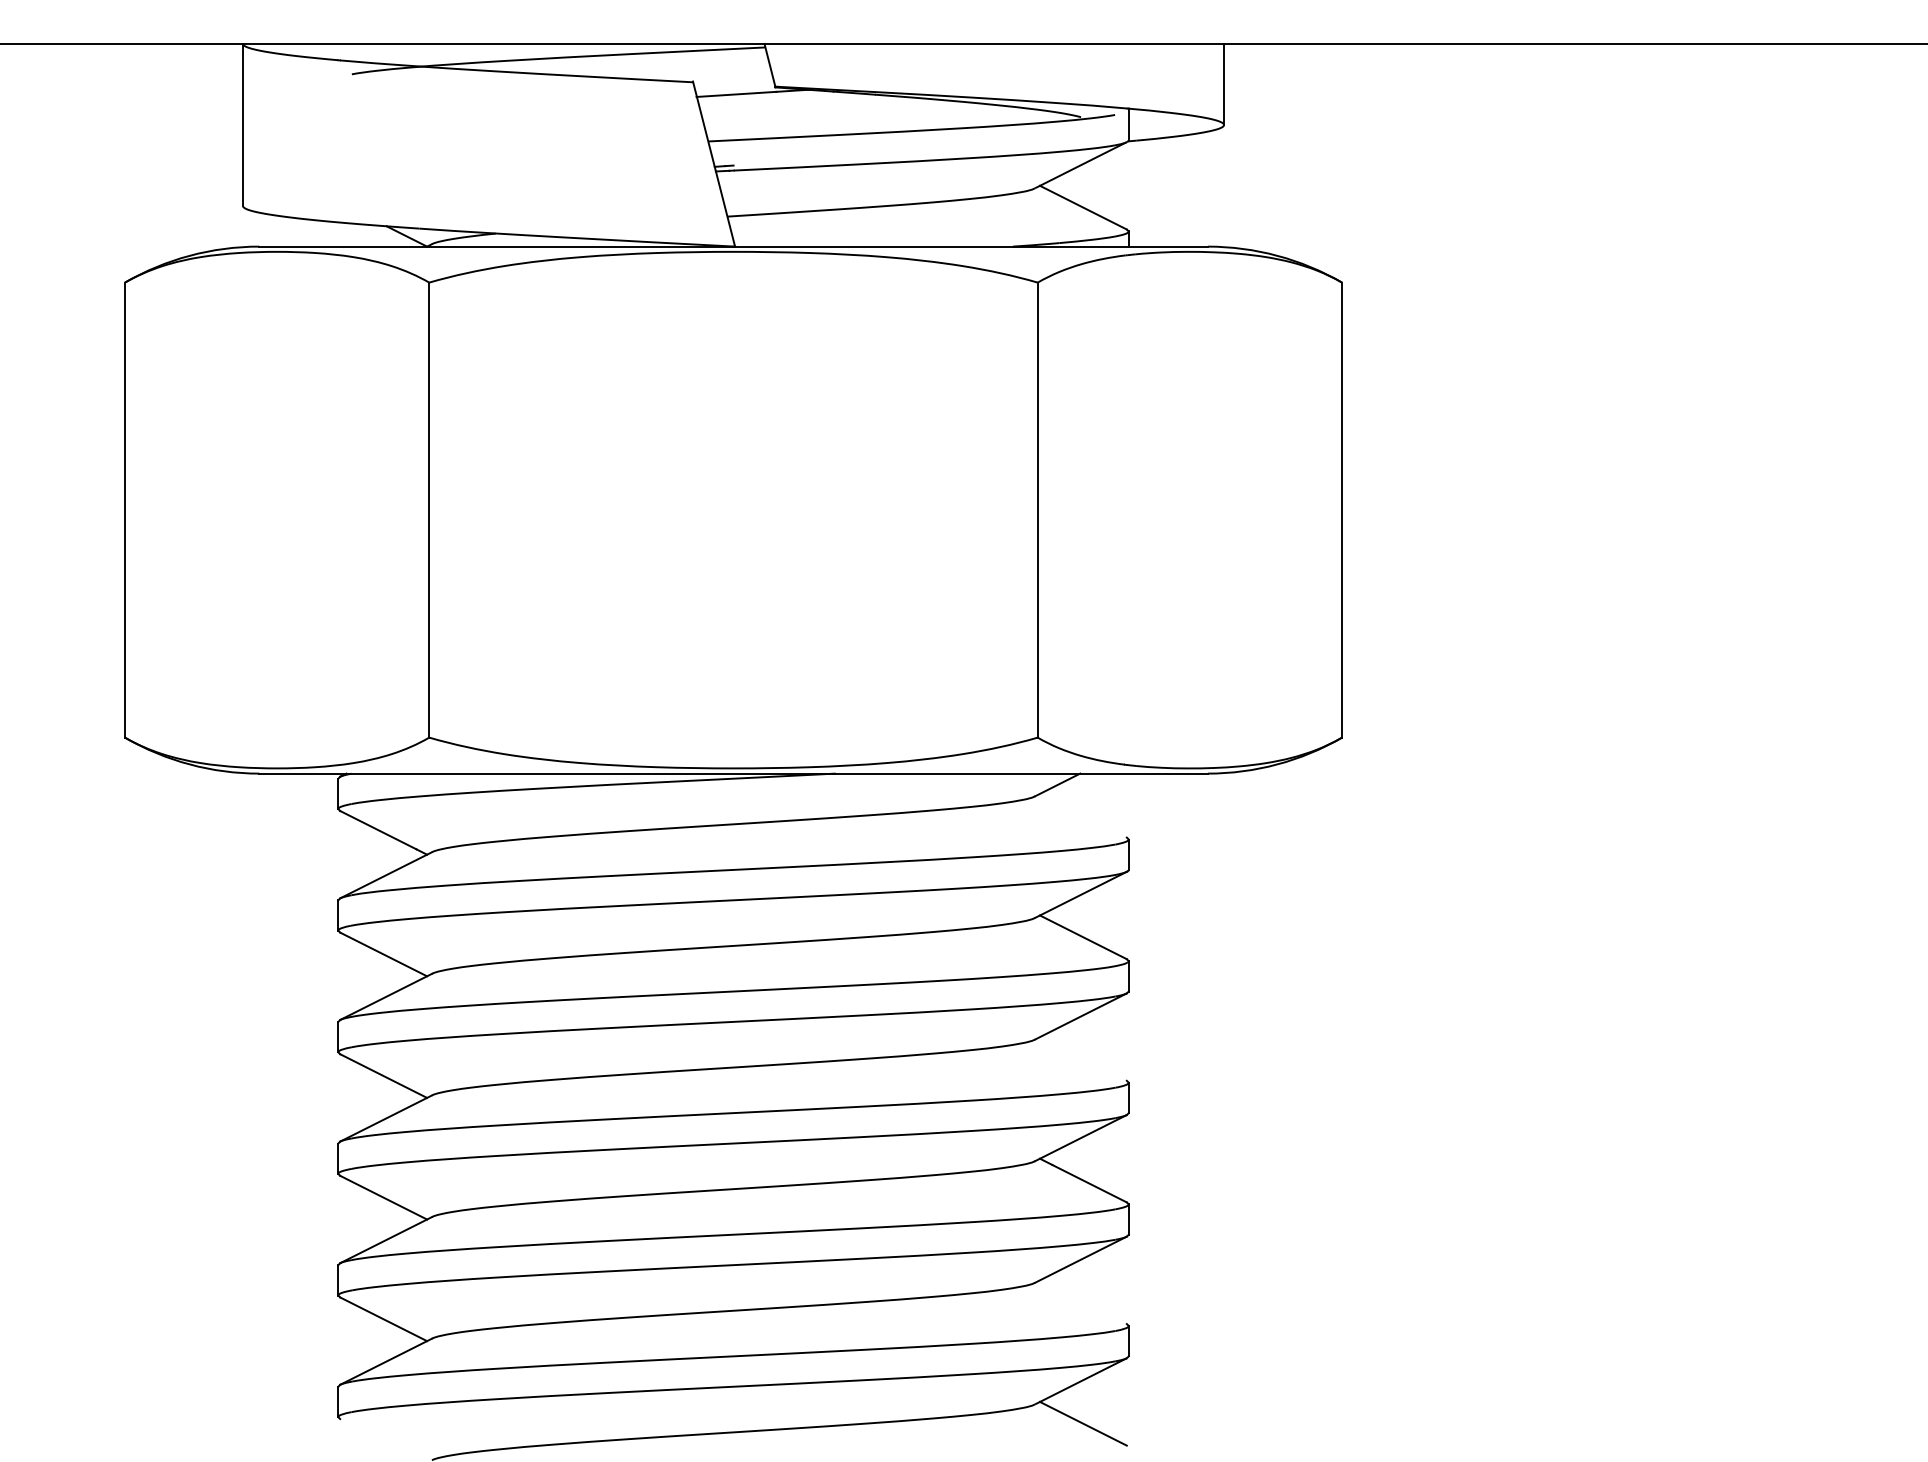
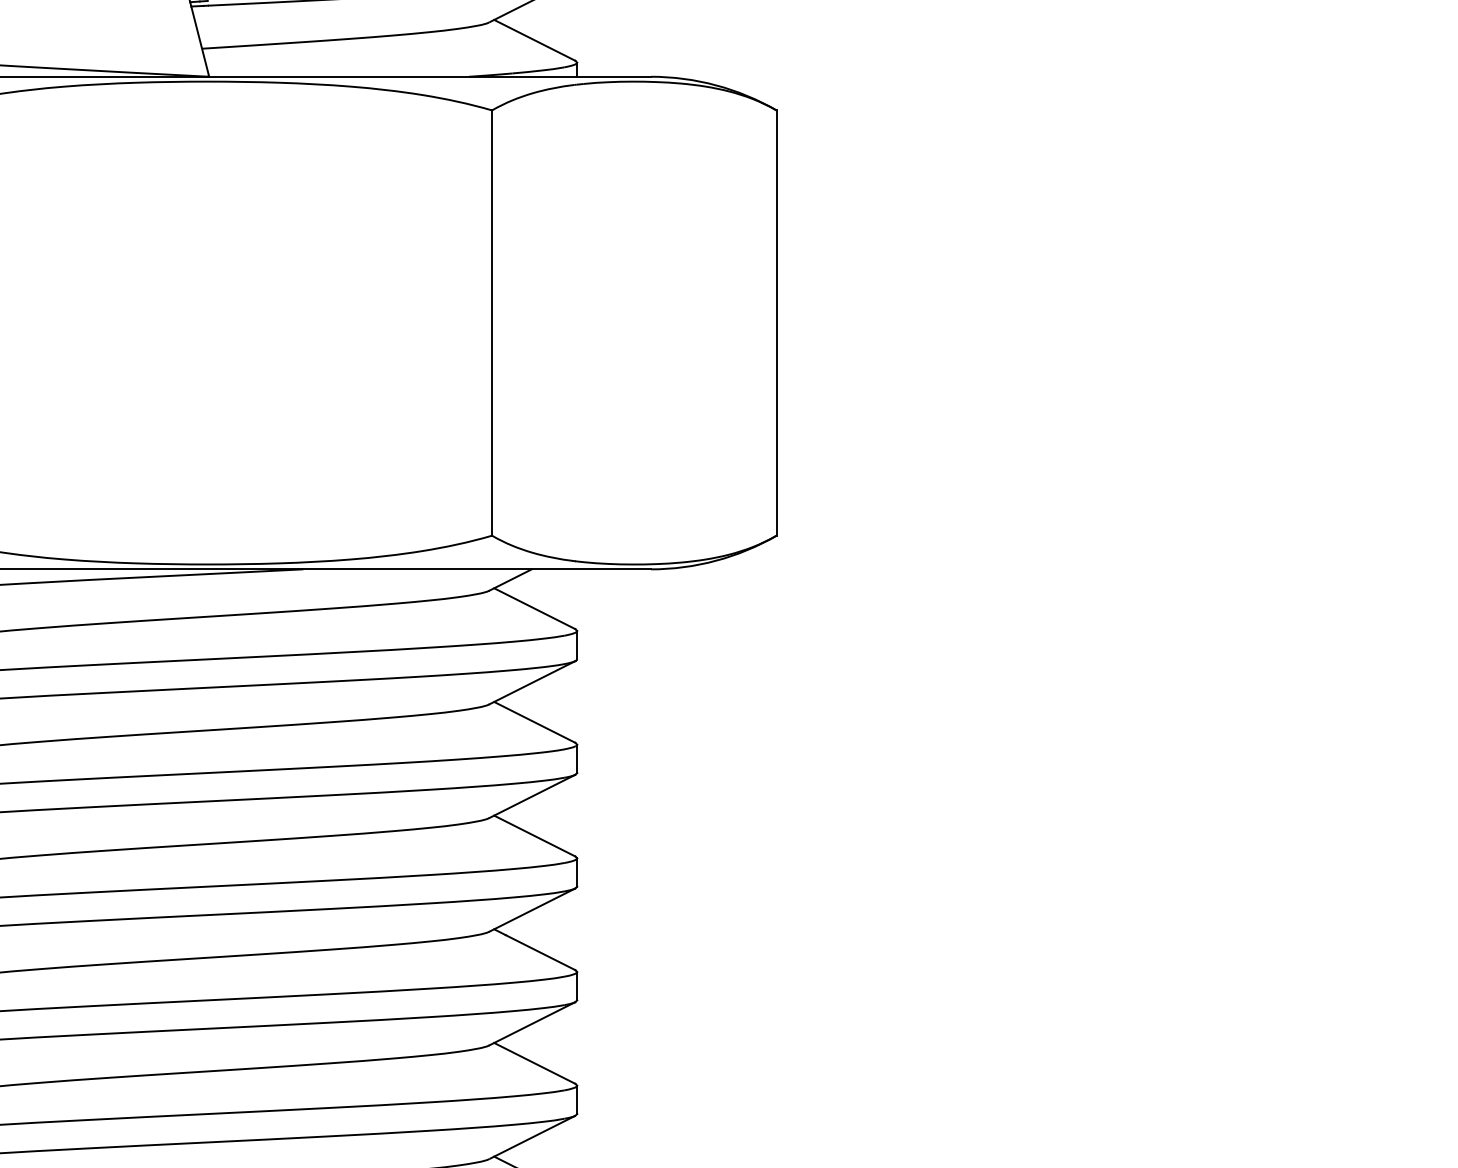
line: (1083, 815) -> (534, 608), added
line: (1083, 1058) -> (534, 835), added
line: (1083, 1302) -> (534, 1063), added

